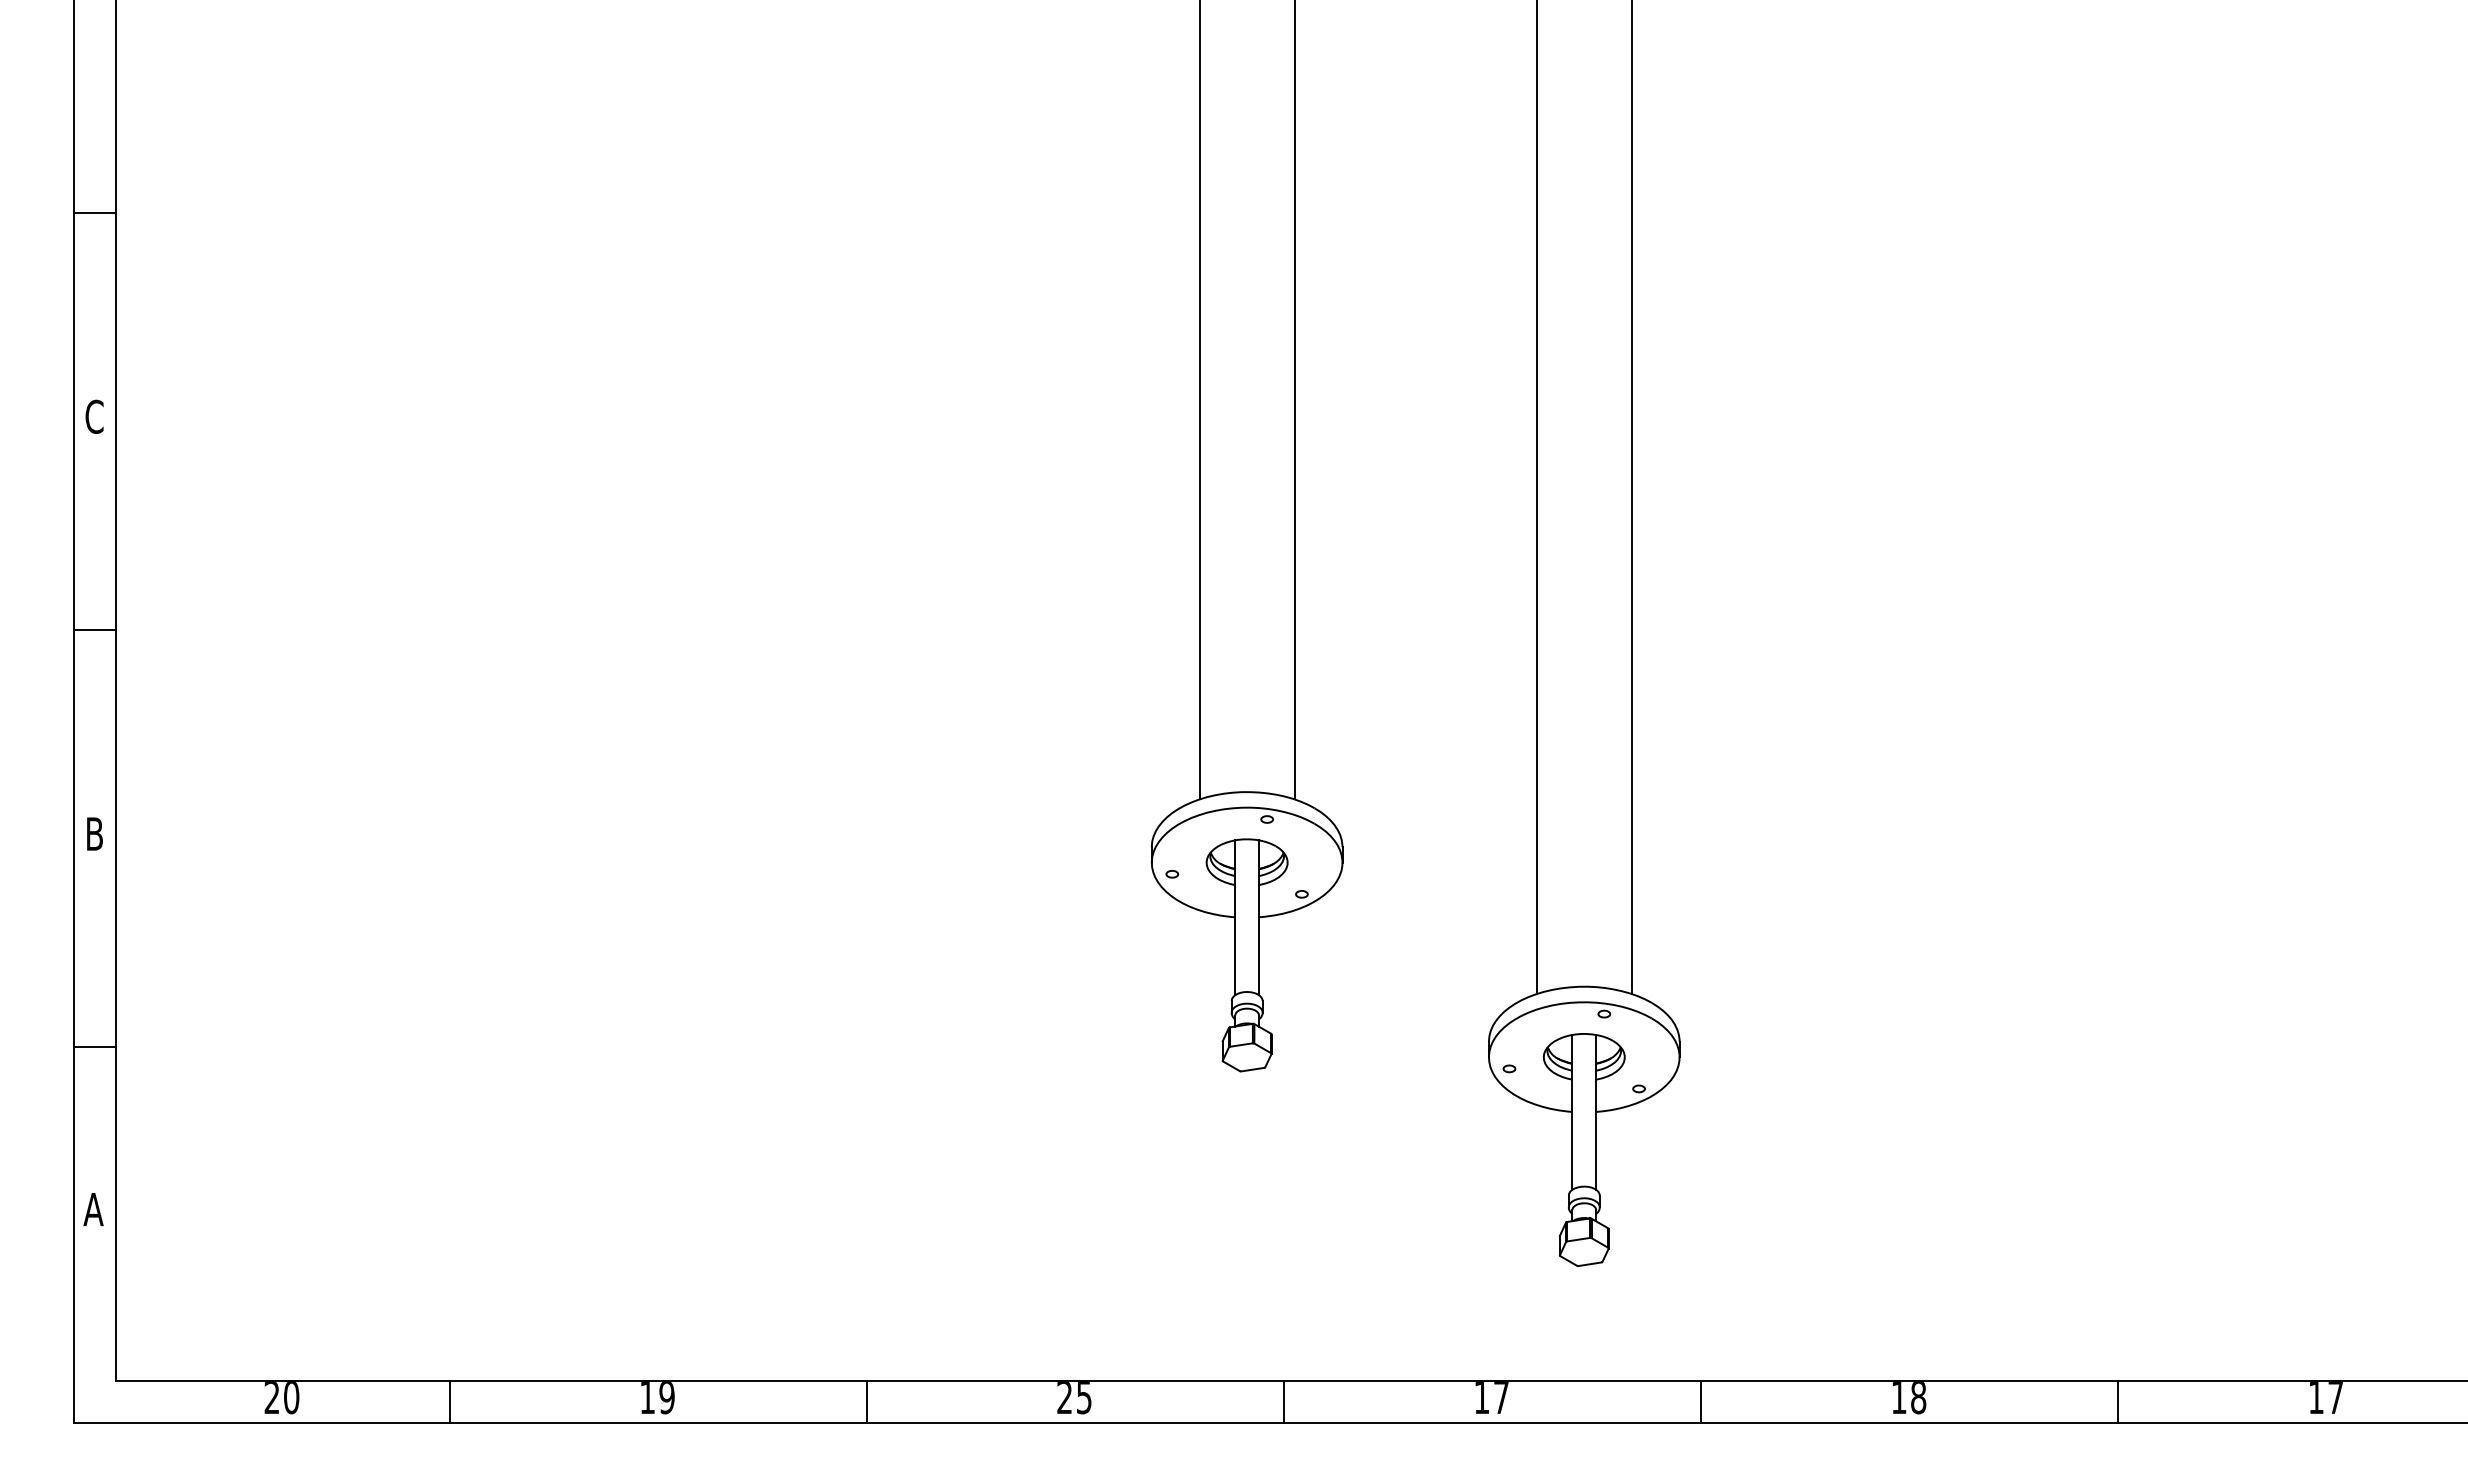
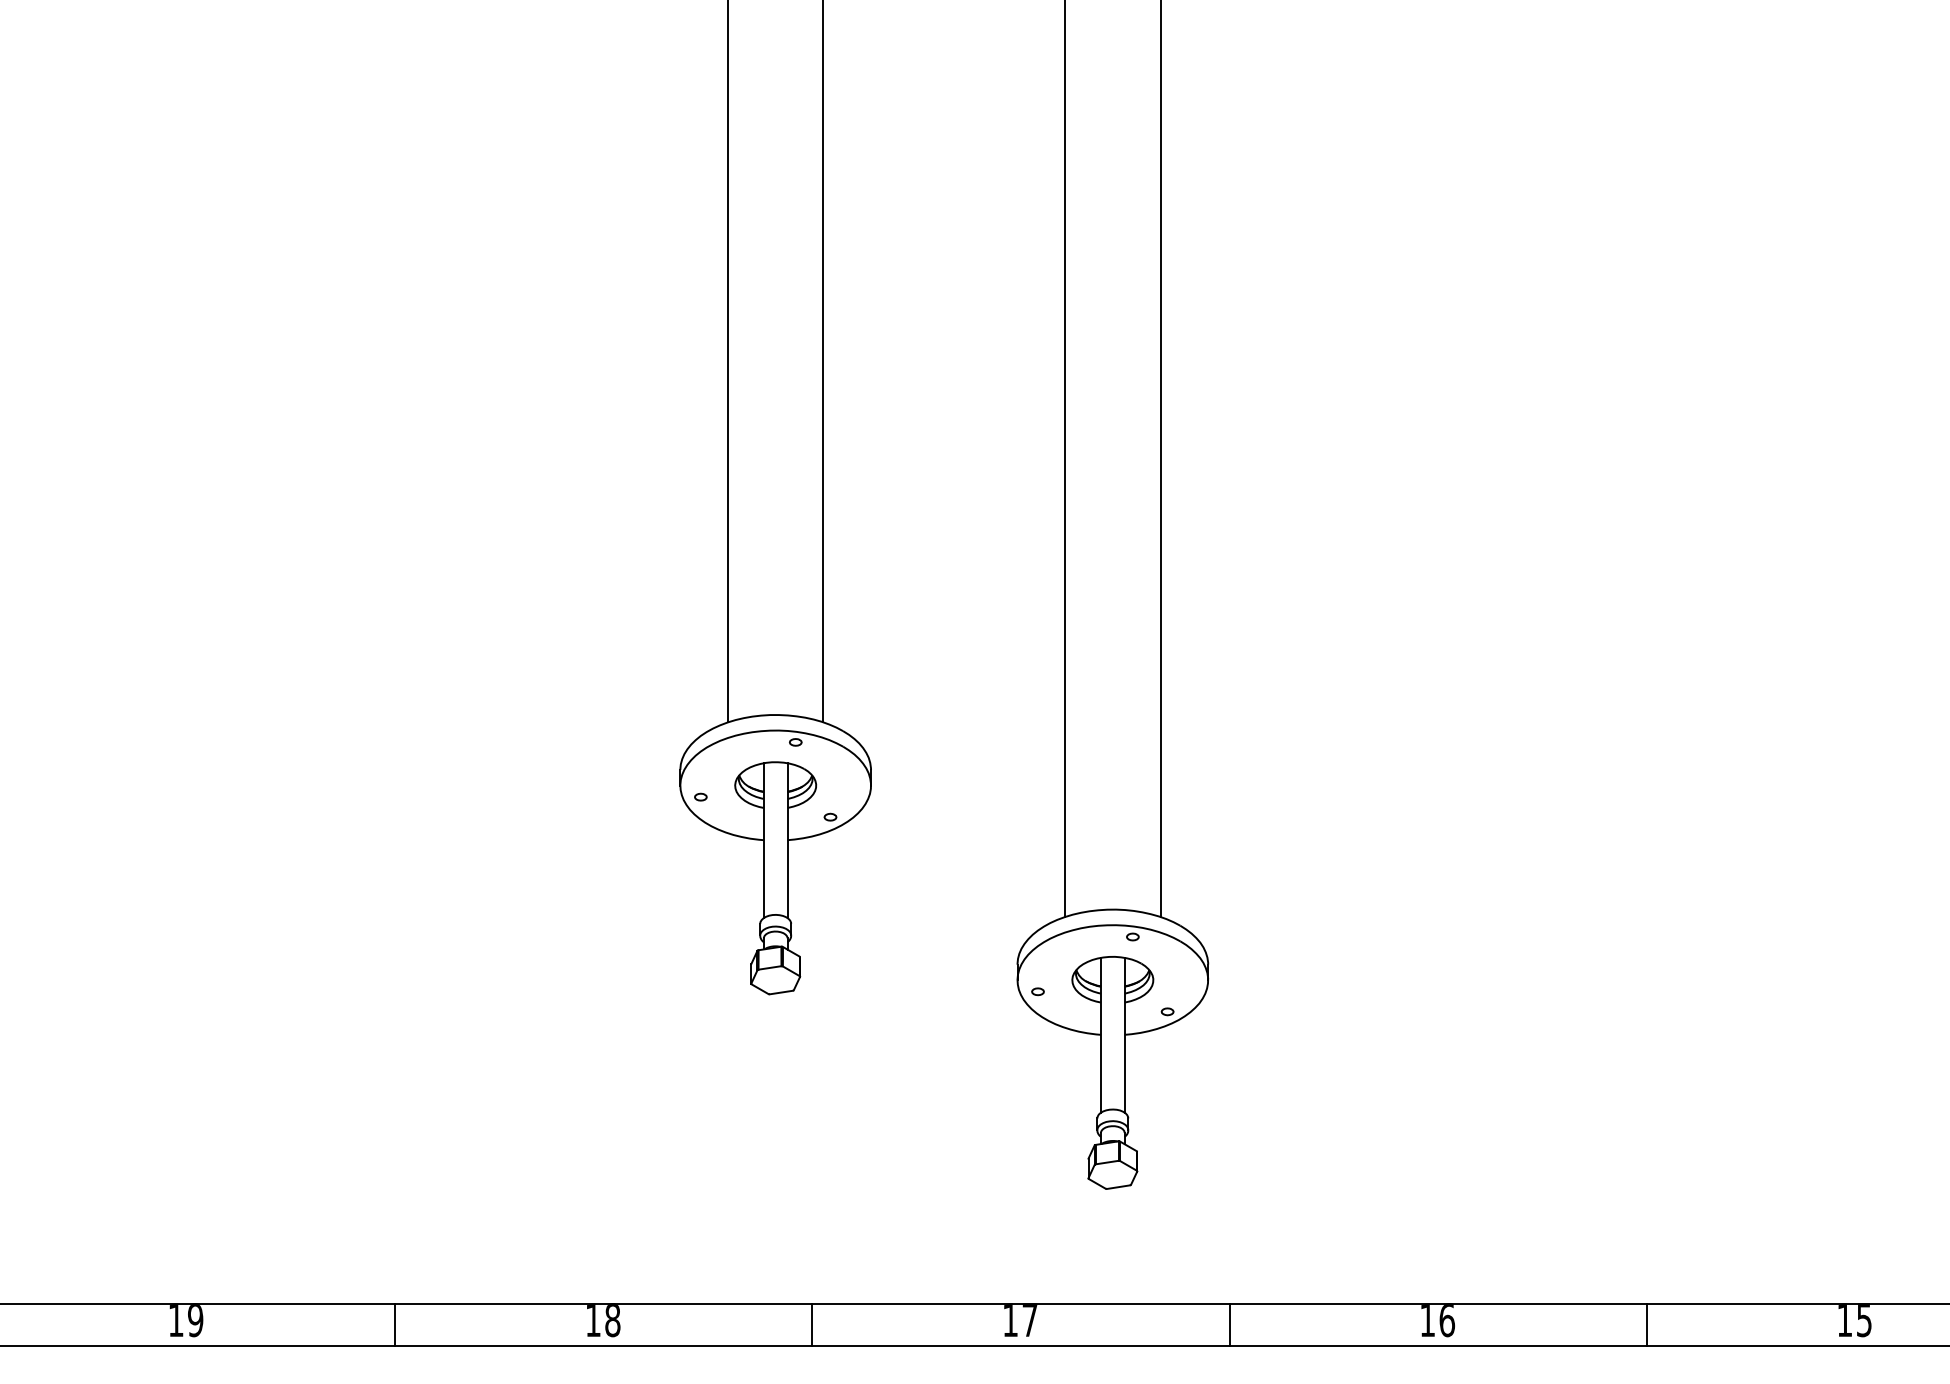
text: (1074, 1398) -> (603, 1321), 25 -> 18
text: (1918, 1398) -> (1447, 1321), 18 -> 16
text: (2335, 1398) -> (1864, 1321), 17 -> 15

